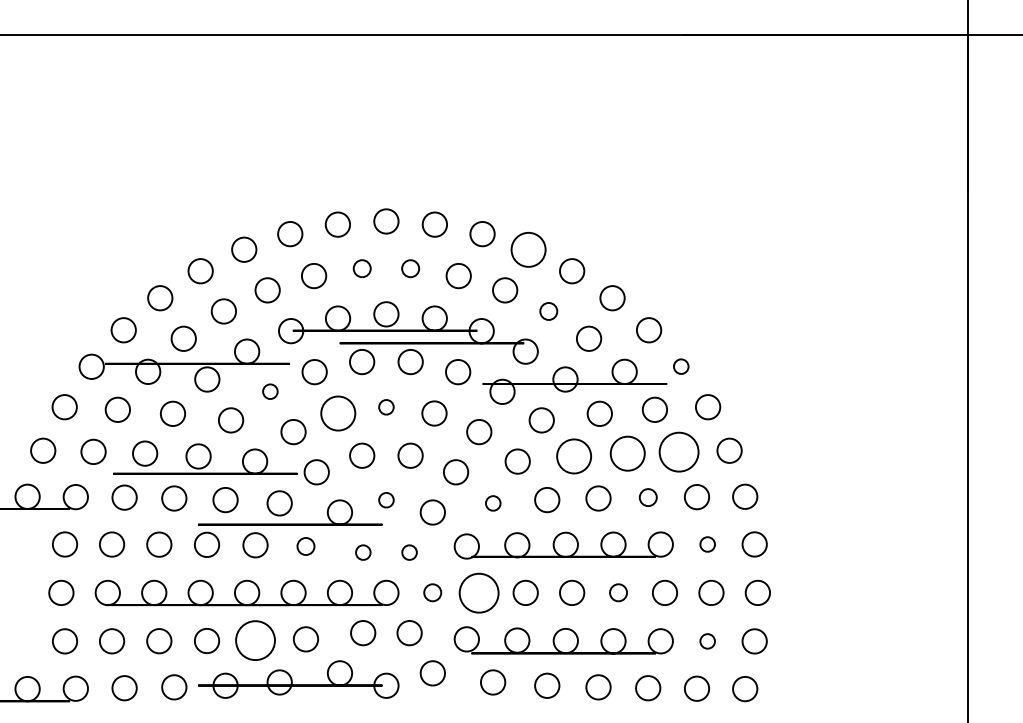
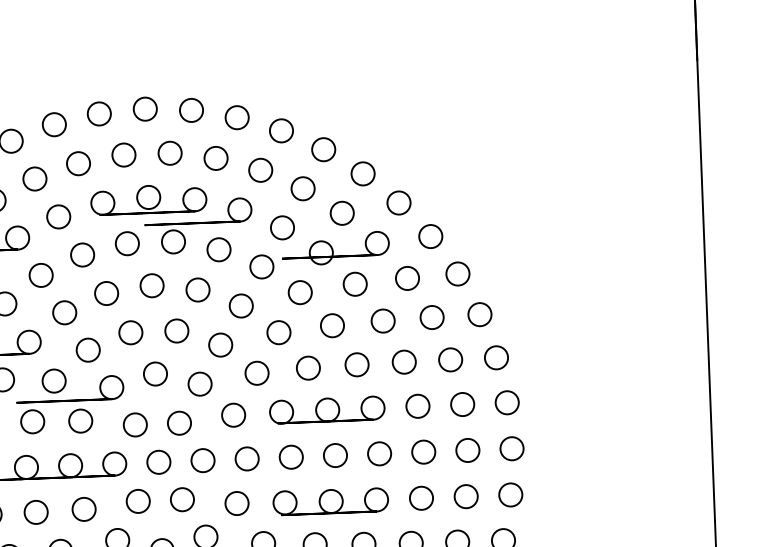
part: (528, 249) -> (281, 130), size x0.71
part: (362, 268) -> (124, 154), size x1.43
part: (410, 268) -> (169, 153), size x1.43
part: (548, 311) -> (302, 188), size x1.43
part: (681, 366) -> (431, 236), size x1.67
part: (270, 391) -> (41, 275), size x1.67
part: (386, 407) -> (152, 286), size x1.67
part: (338, 413) -> (106, 293), size x0.71
part: (679, 451) -> (432, 317), size x0.62
part: (627, 453) -> (382, 320), size x0.71
part: (574, 456) -> (332, 325), size x0.71
part: (648, 497) -> (404, 362), size x1.43
part: (386, 500) -> (155, 374), size x1.67
part: (493, 503) -> (257, 373), size x1.67
part: (707, 544) -> (462, 404), size x1.67
part: (305, 546) -> (80, 421), size x1.43
part: (363, 552) -> (135, 424), size x1.67
part: (409, 552) -> (179, 423), size x1.67
part: (432, 592) -> (202, 460), size x1.43
part: (479, 592) -> (247, 458), size x0.62
part: (618, 592) -> (379, 453), size x1.43
part: (255, 640) -> (36, 512), size x0.62
part: (707, 641) -> (465, 496), size x1.67

